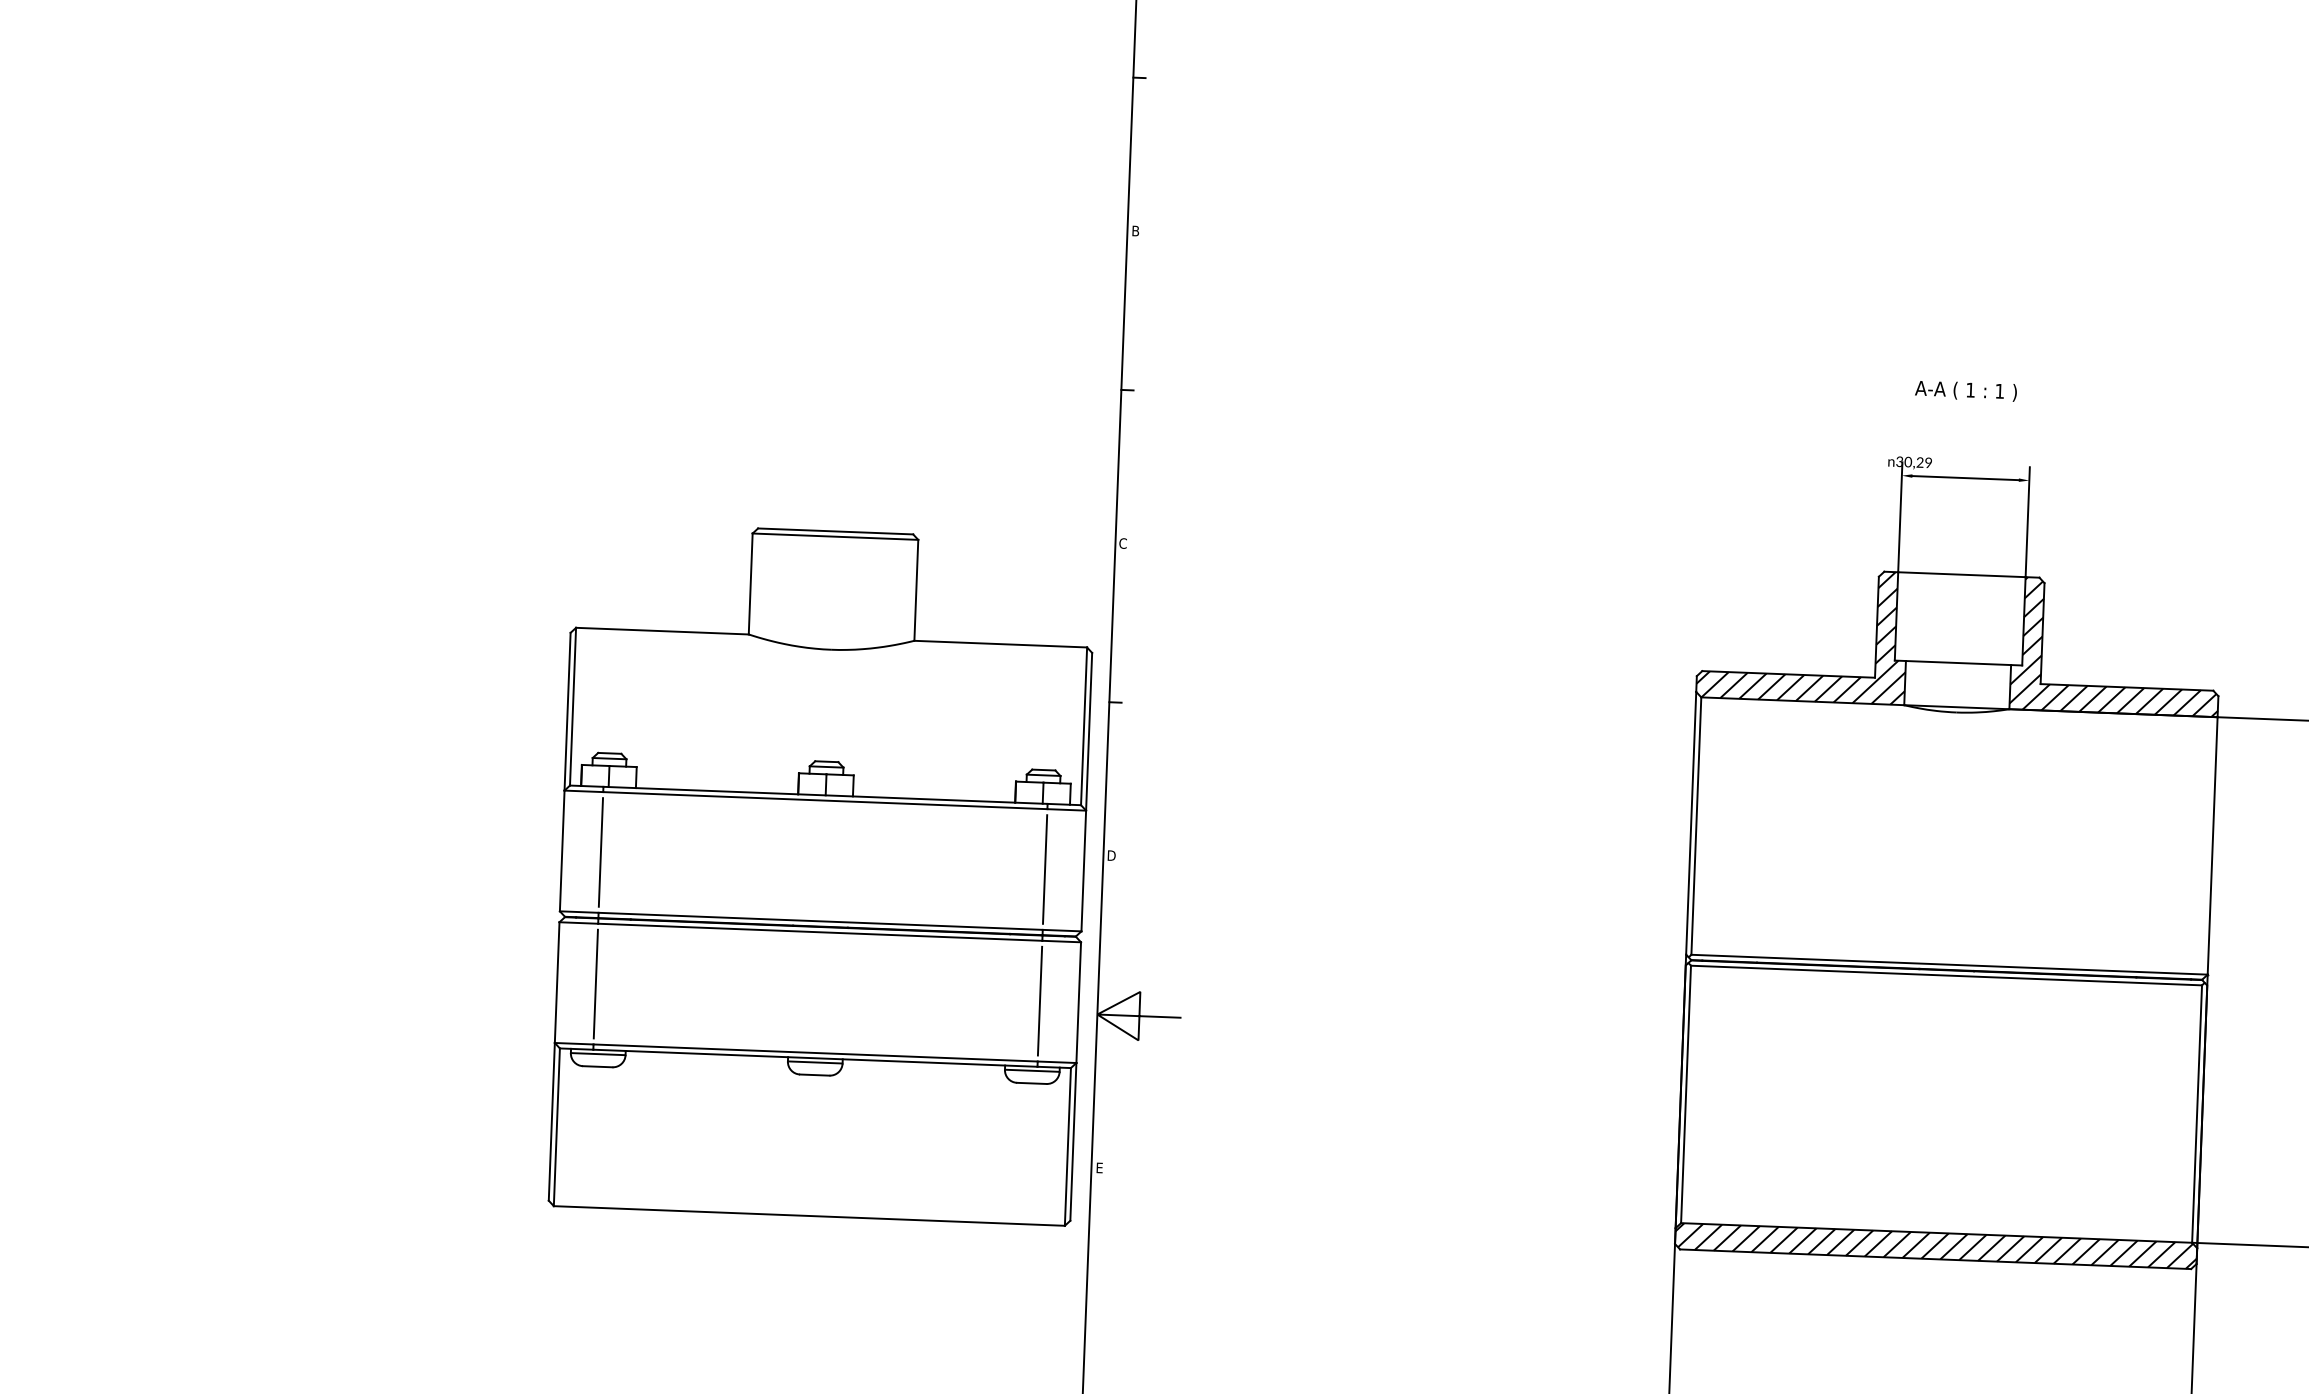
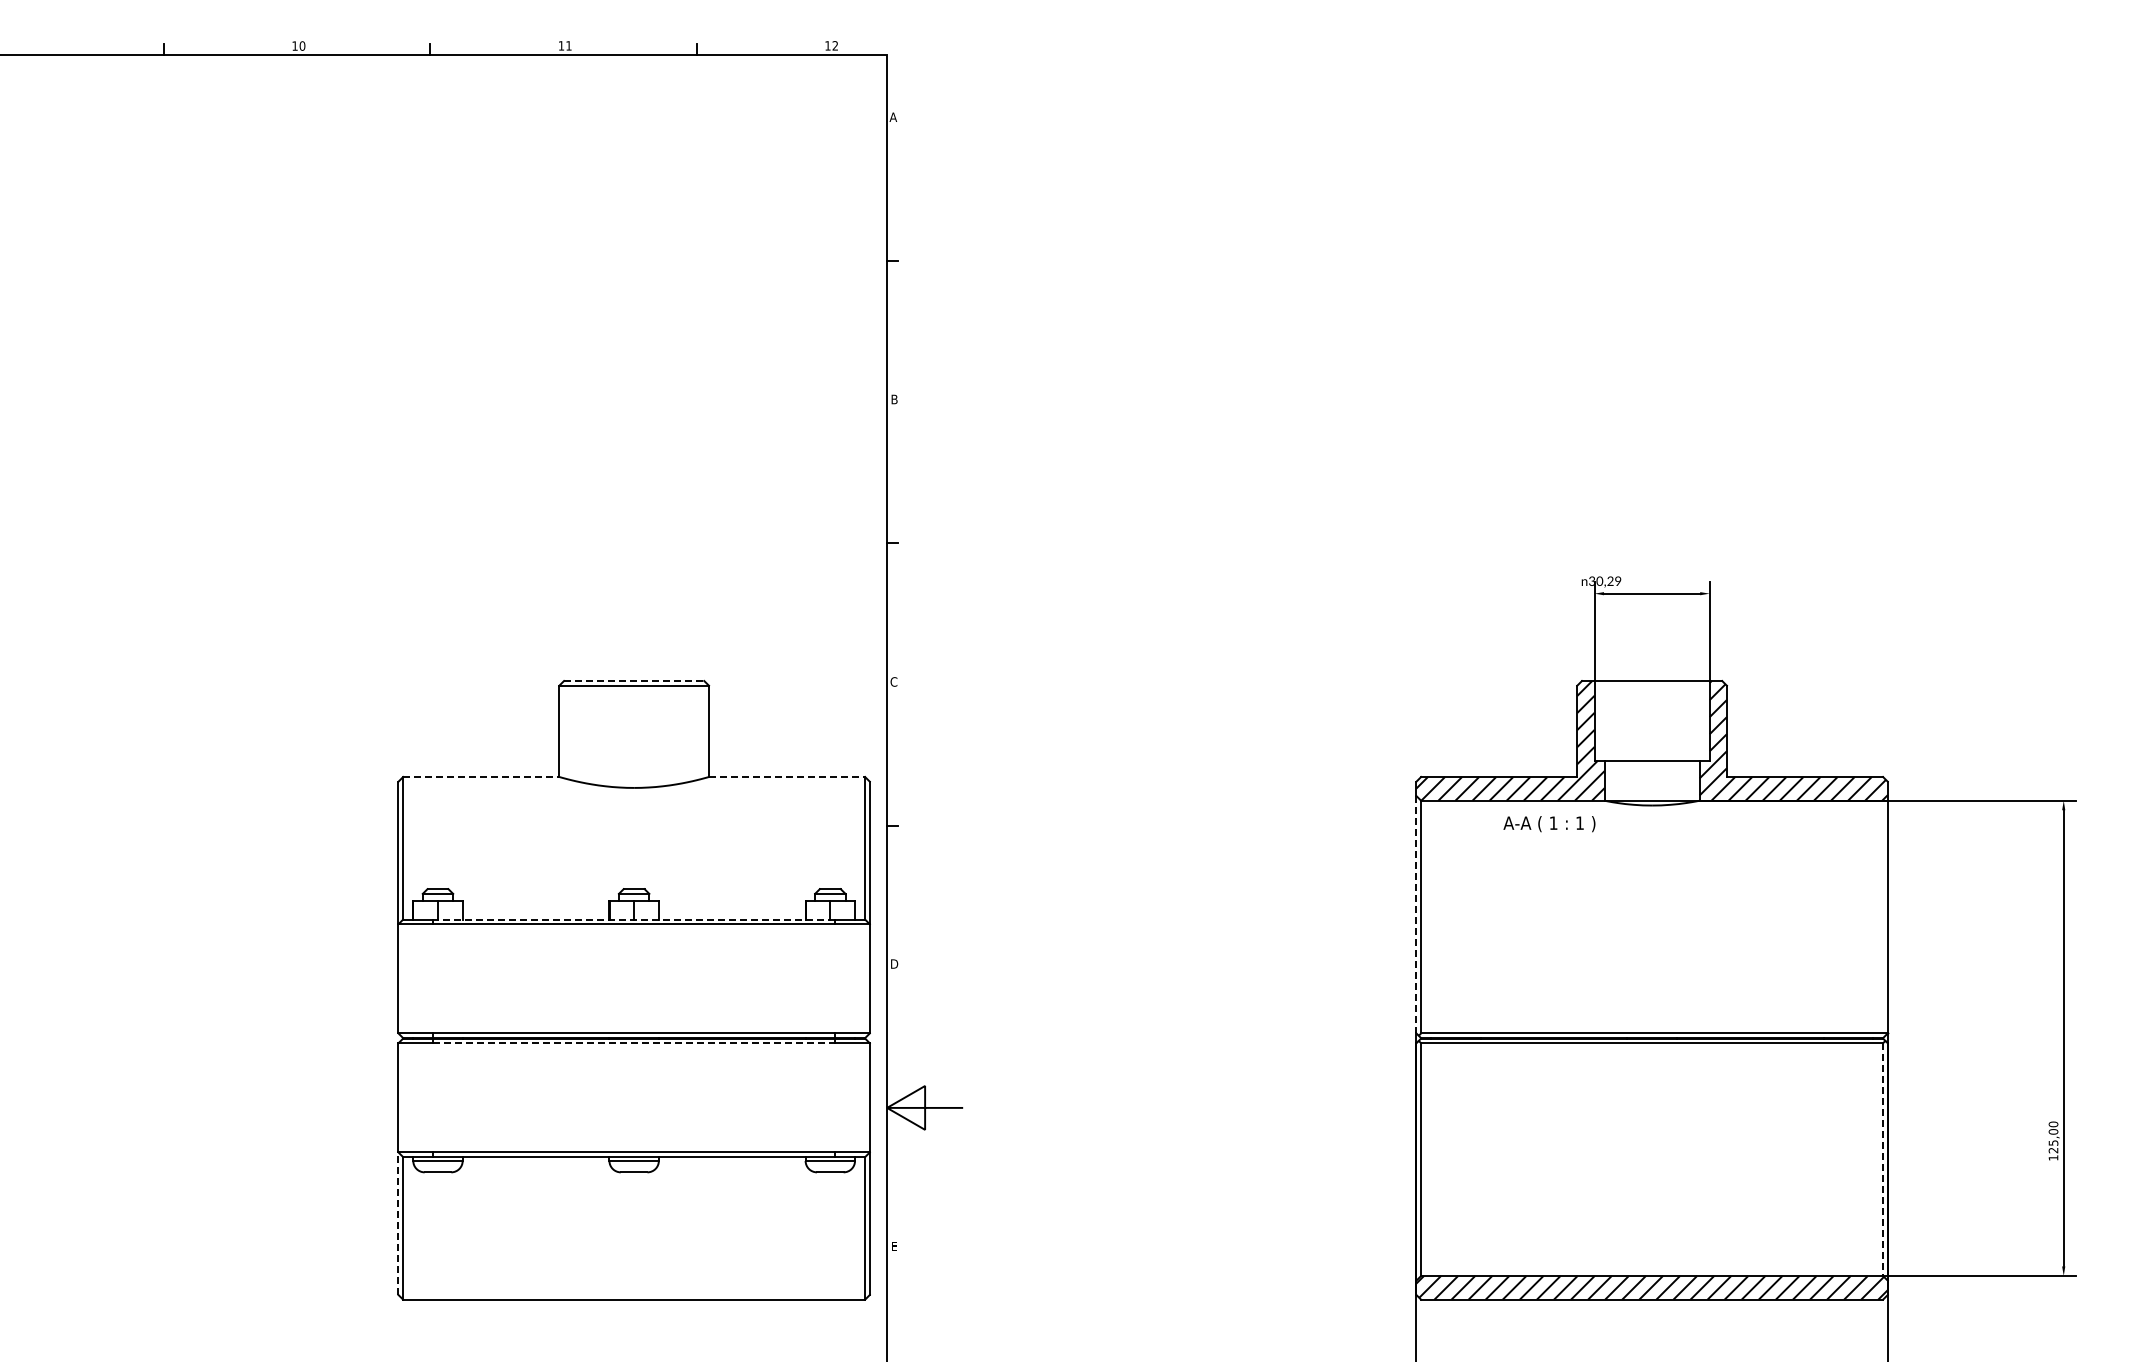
text: (1966, 391) -> (1549, 824), moved
line: (836, 532) -> (634, 681), solid -> dashed
line: (662, 630) -> (481, 776), solid -> dashed
line: (1001, 643) -> (787, 776), solid -> dashed
line: (825, 795) -> (634, 919), solid -> dashed
line: (1691, 823) -> (1416, 914), solid -> dashed
line: (601, 852) -> (433, 978), removed
line: (1044, 869) -> (834, 978), removed
line: (820, 932) -> (634, 1043), solid -> dashed
line: (595, 983) -> (433, 1097), removed
line: (1039, 1000) -> (834, 1097), removed
line: (2197, 1115) -> (1883, 1160), solid -> dashed
line: (551, 1121) -> (398, 1223), solid -> dashed

